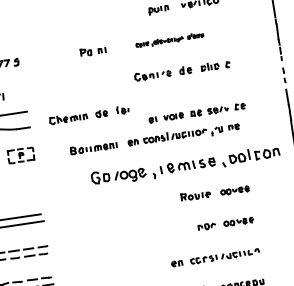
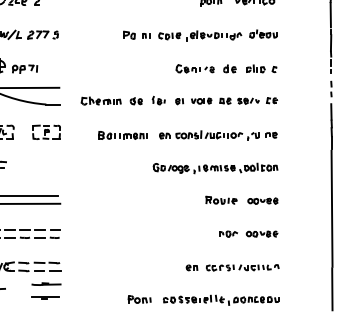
part: (169, 40) -> (217, 35), size x1.67
part: (197, 113) -> (226, 101), moved
part: (185, 166) -> (215, 168), size x0.62

